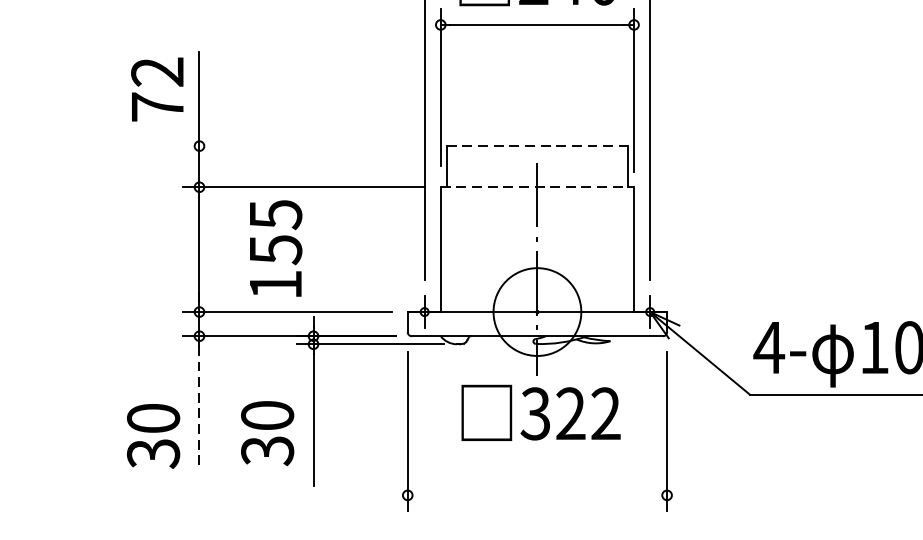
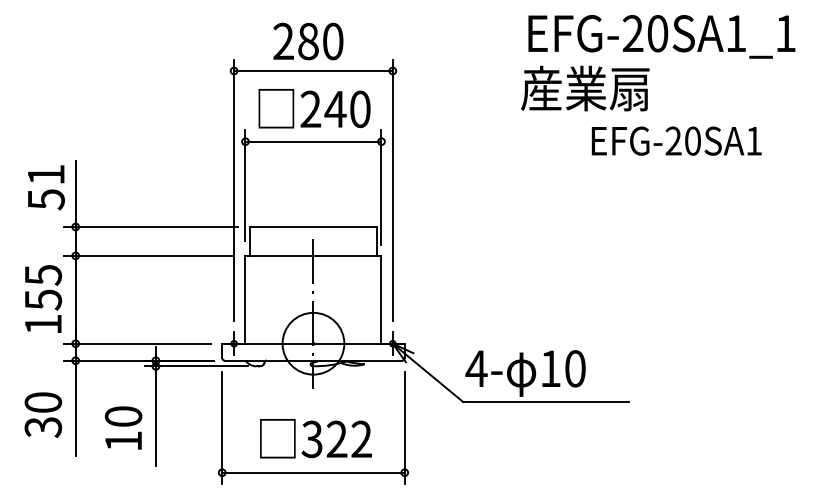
text: (156, 90) -> (45, 187), 72 -> 51
line: (307, 145) -> (151, 226), added
line: (537, 145) -> (313, 226), dashed -> solid
line: (537, 186) -> (313, 255), dashed -> solid
text: (275, 247) -> (43, 298), moved
line: (199, 409) -> (75, 412), dashed -> solid
text: (540, 412) -> (315, 438), moved
text: (153, 435) -> (43, 414), moved
text: (267, 451) -> (123, 441), 30 -> 10
line: (537, 495) -> (313, 472), added

